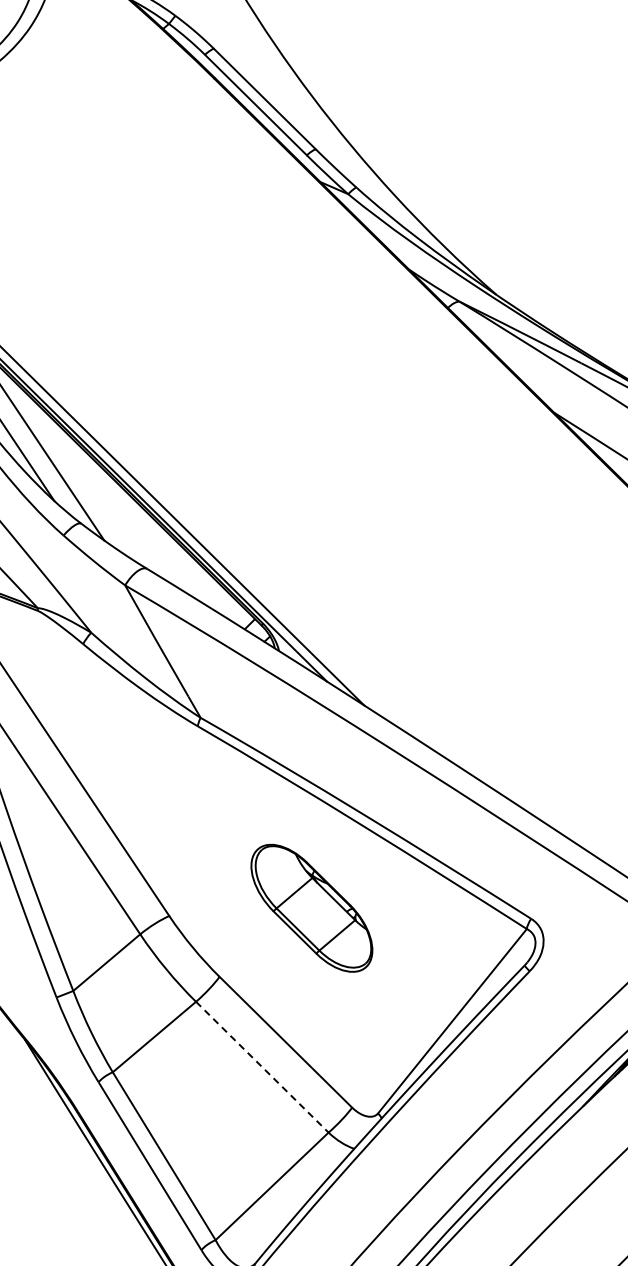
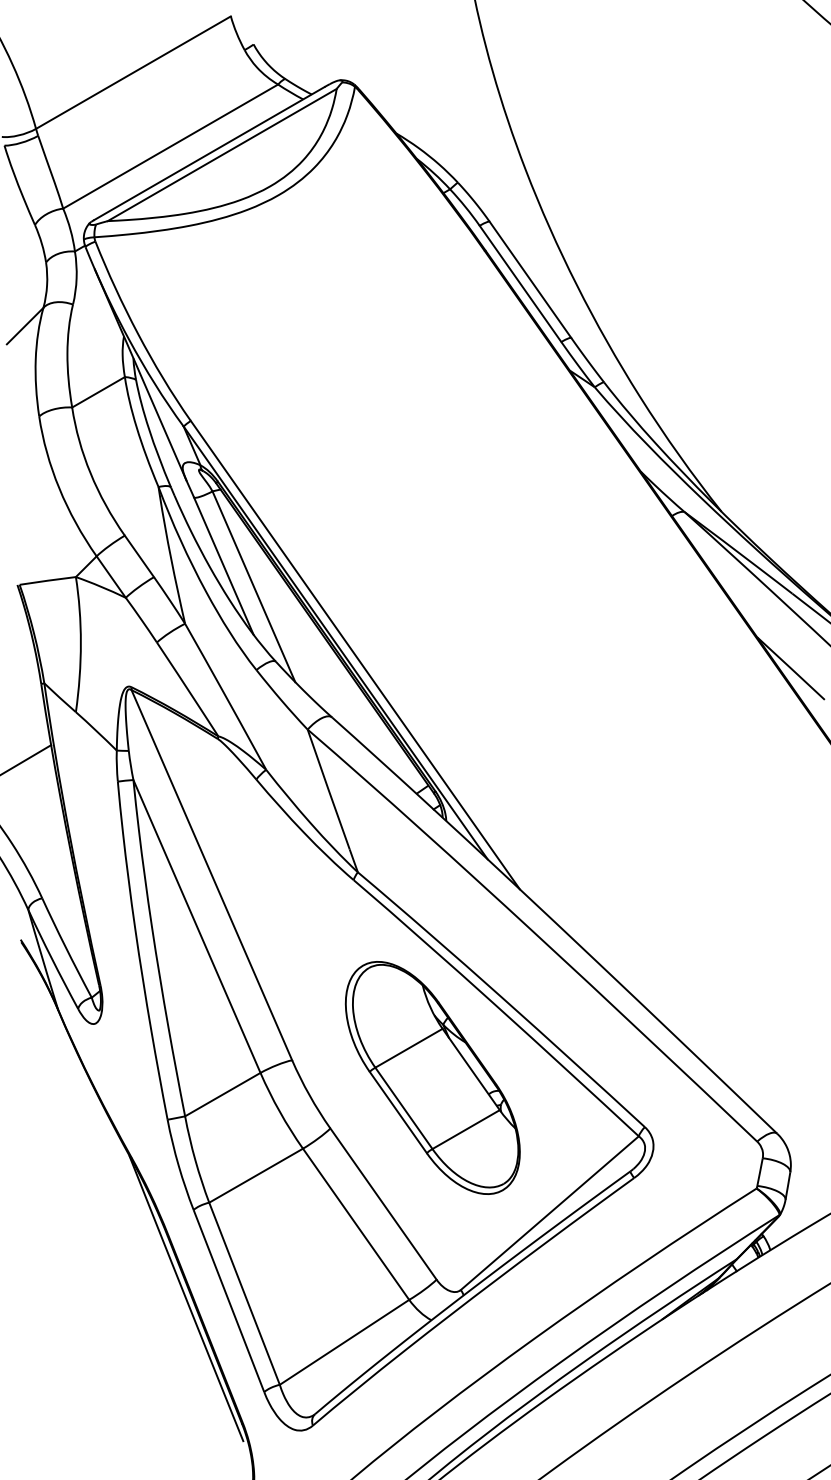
part: (311, 907) -> (432, 1077), size x1.67
line: (262, 1067) -> (356, 1224), dashed -> solid

